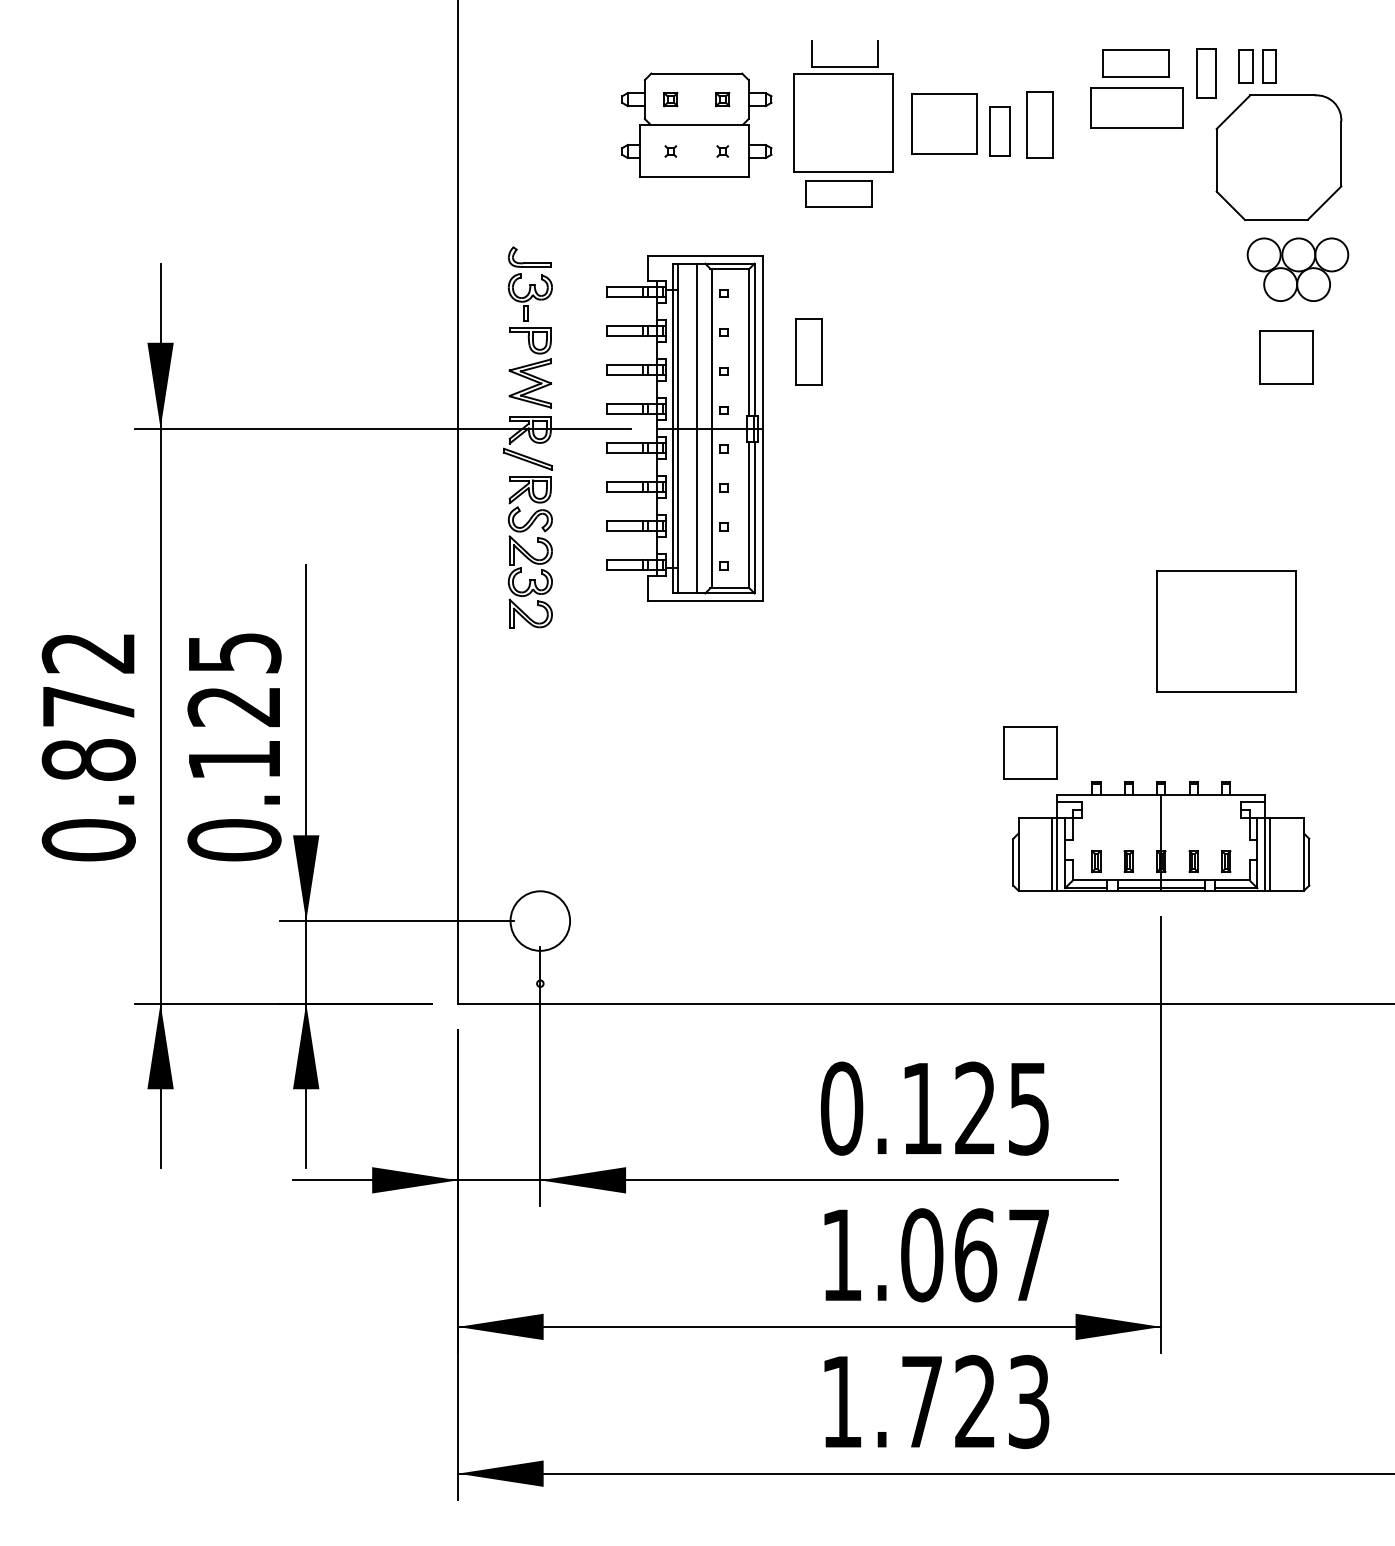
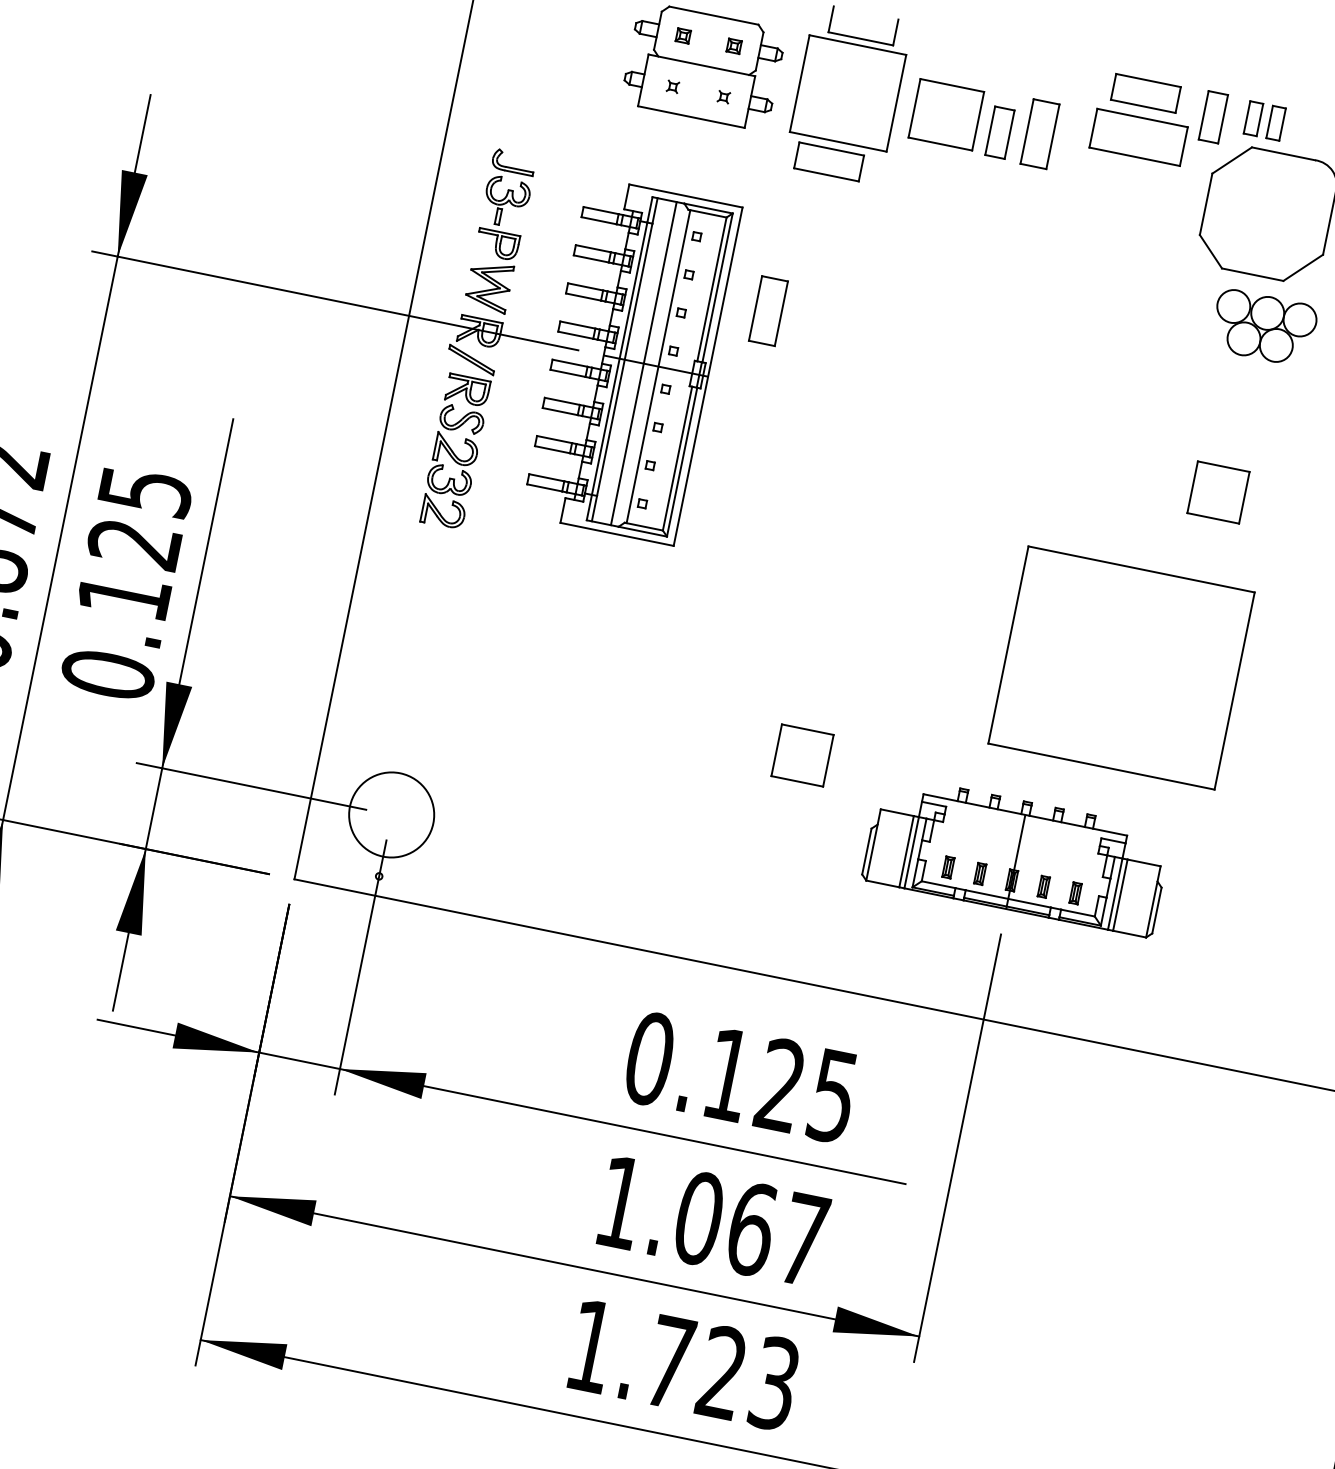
part: (1286, 357) -> (1218, 492), moved
part: (1226, 631) -> (1121, 668), size x1.67
part: (1030, 752) -> (803, 755), moved
circle: (539, 920) -> (390, 814), size x1.43

